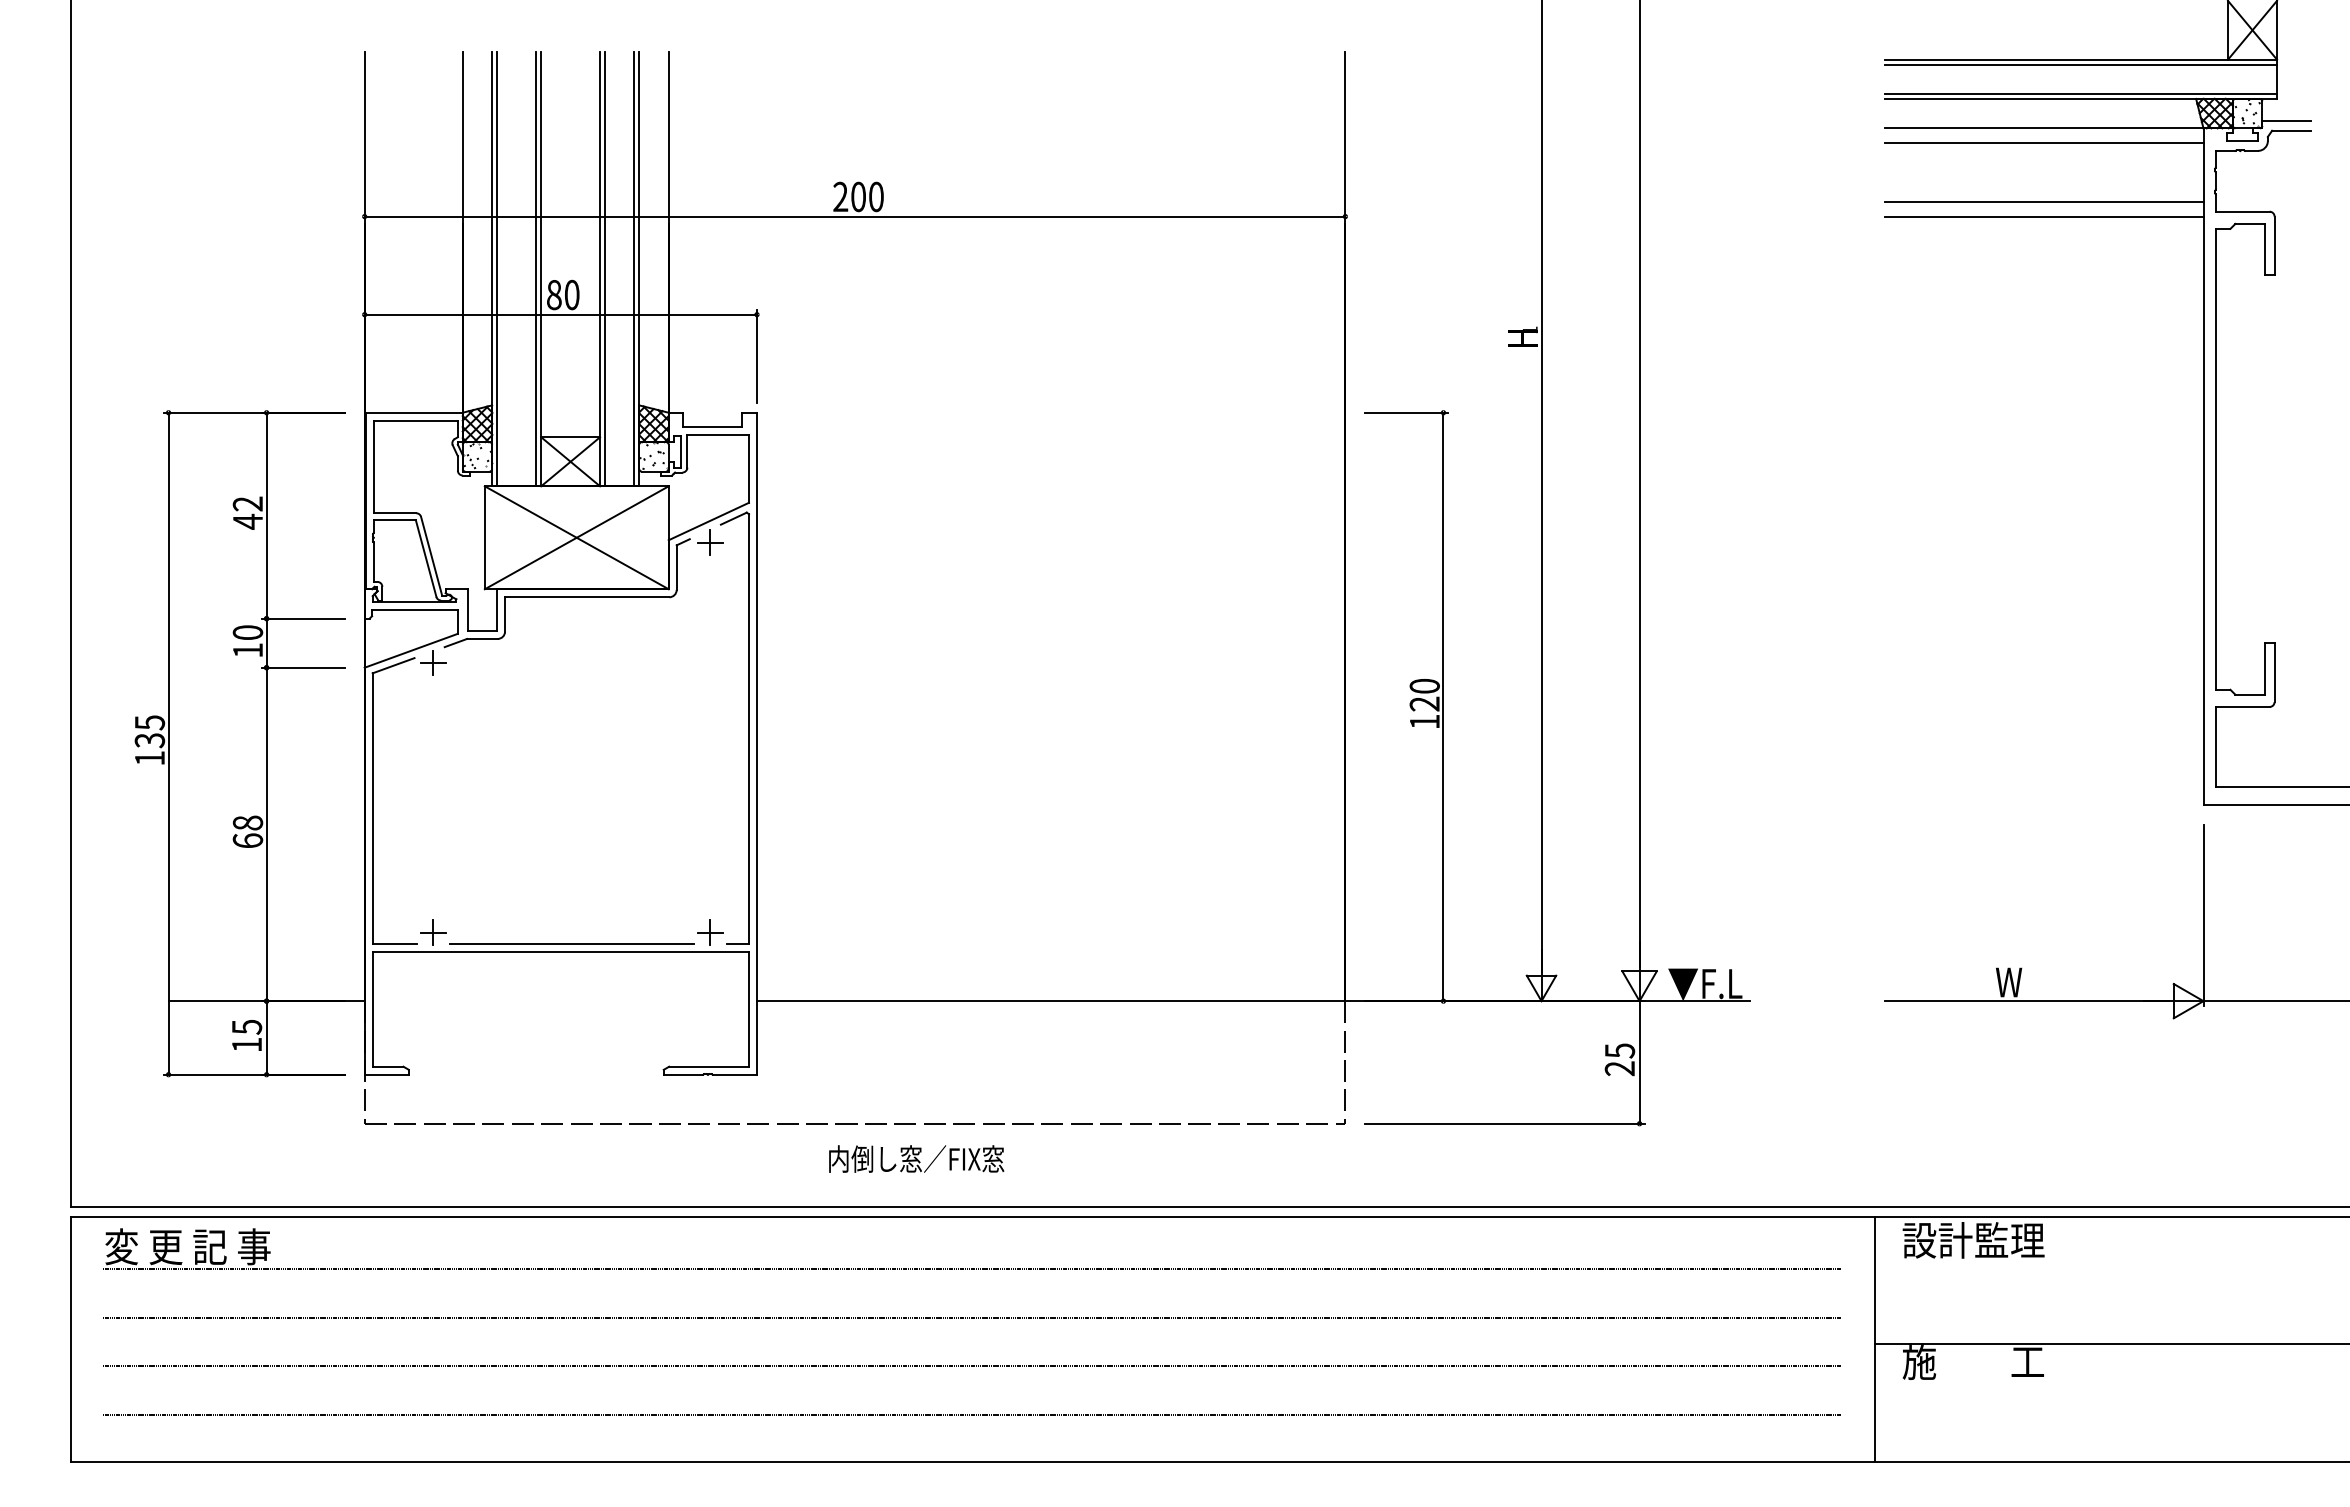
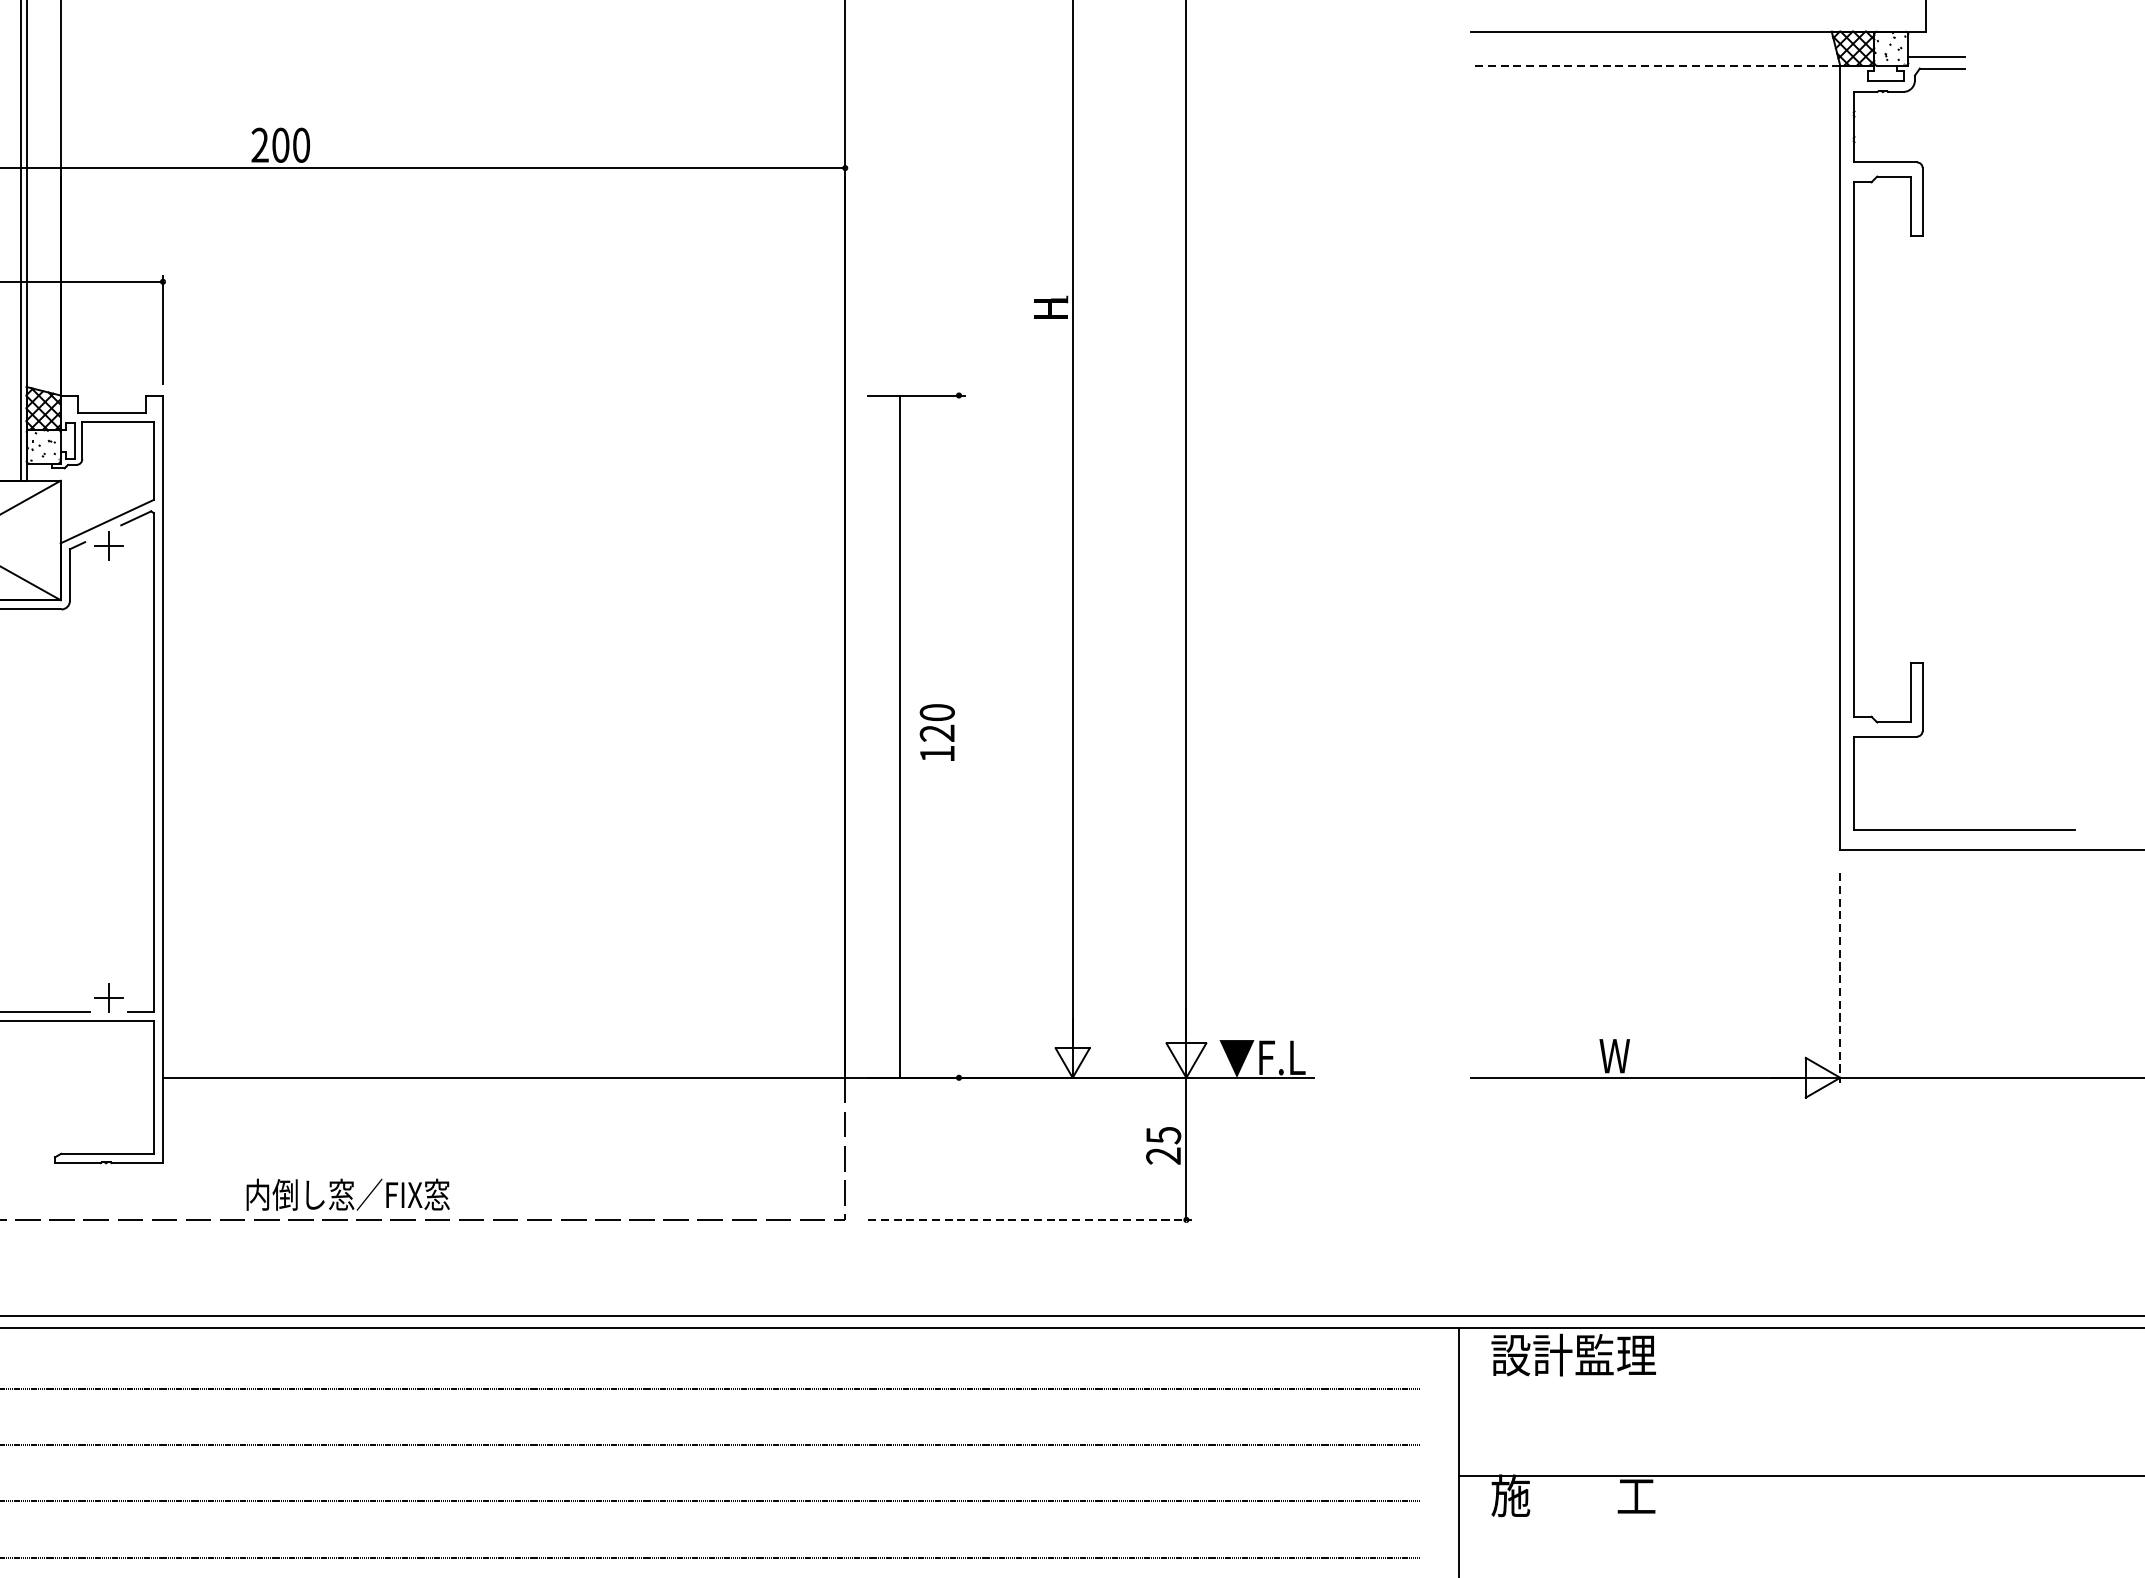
line: (2080, 94) -> (1697, 26), removed
line: (2043, 128) -> (1654, 65), solid -> dashed
line: (2043, 143) -> (1654, 83), removed
line: (2043, 201) -> (1654, 150), removed
line: (2043, 216) -> (1654, 167), removed
line: (1443, 706) -> (899, 736), moved
line: (2203, 915) -> (1840, 978), solid -> dashed
line: (1504, 1123) -> (1029, 1219), solid -> dashed
text: (916, 1158) -> (347, 1194), moved

